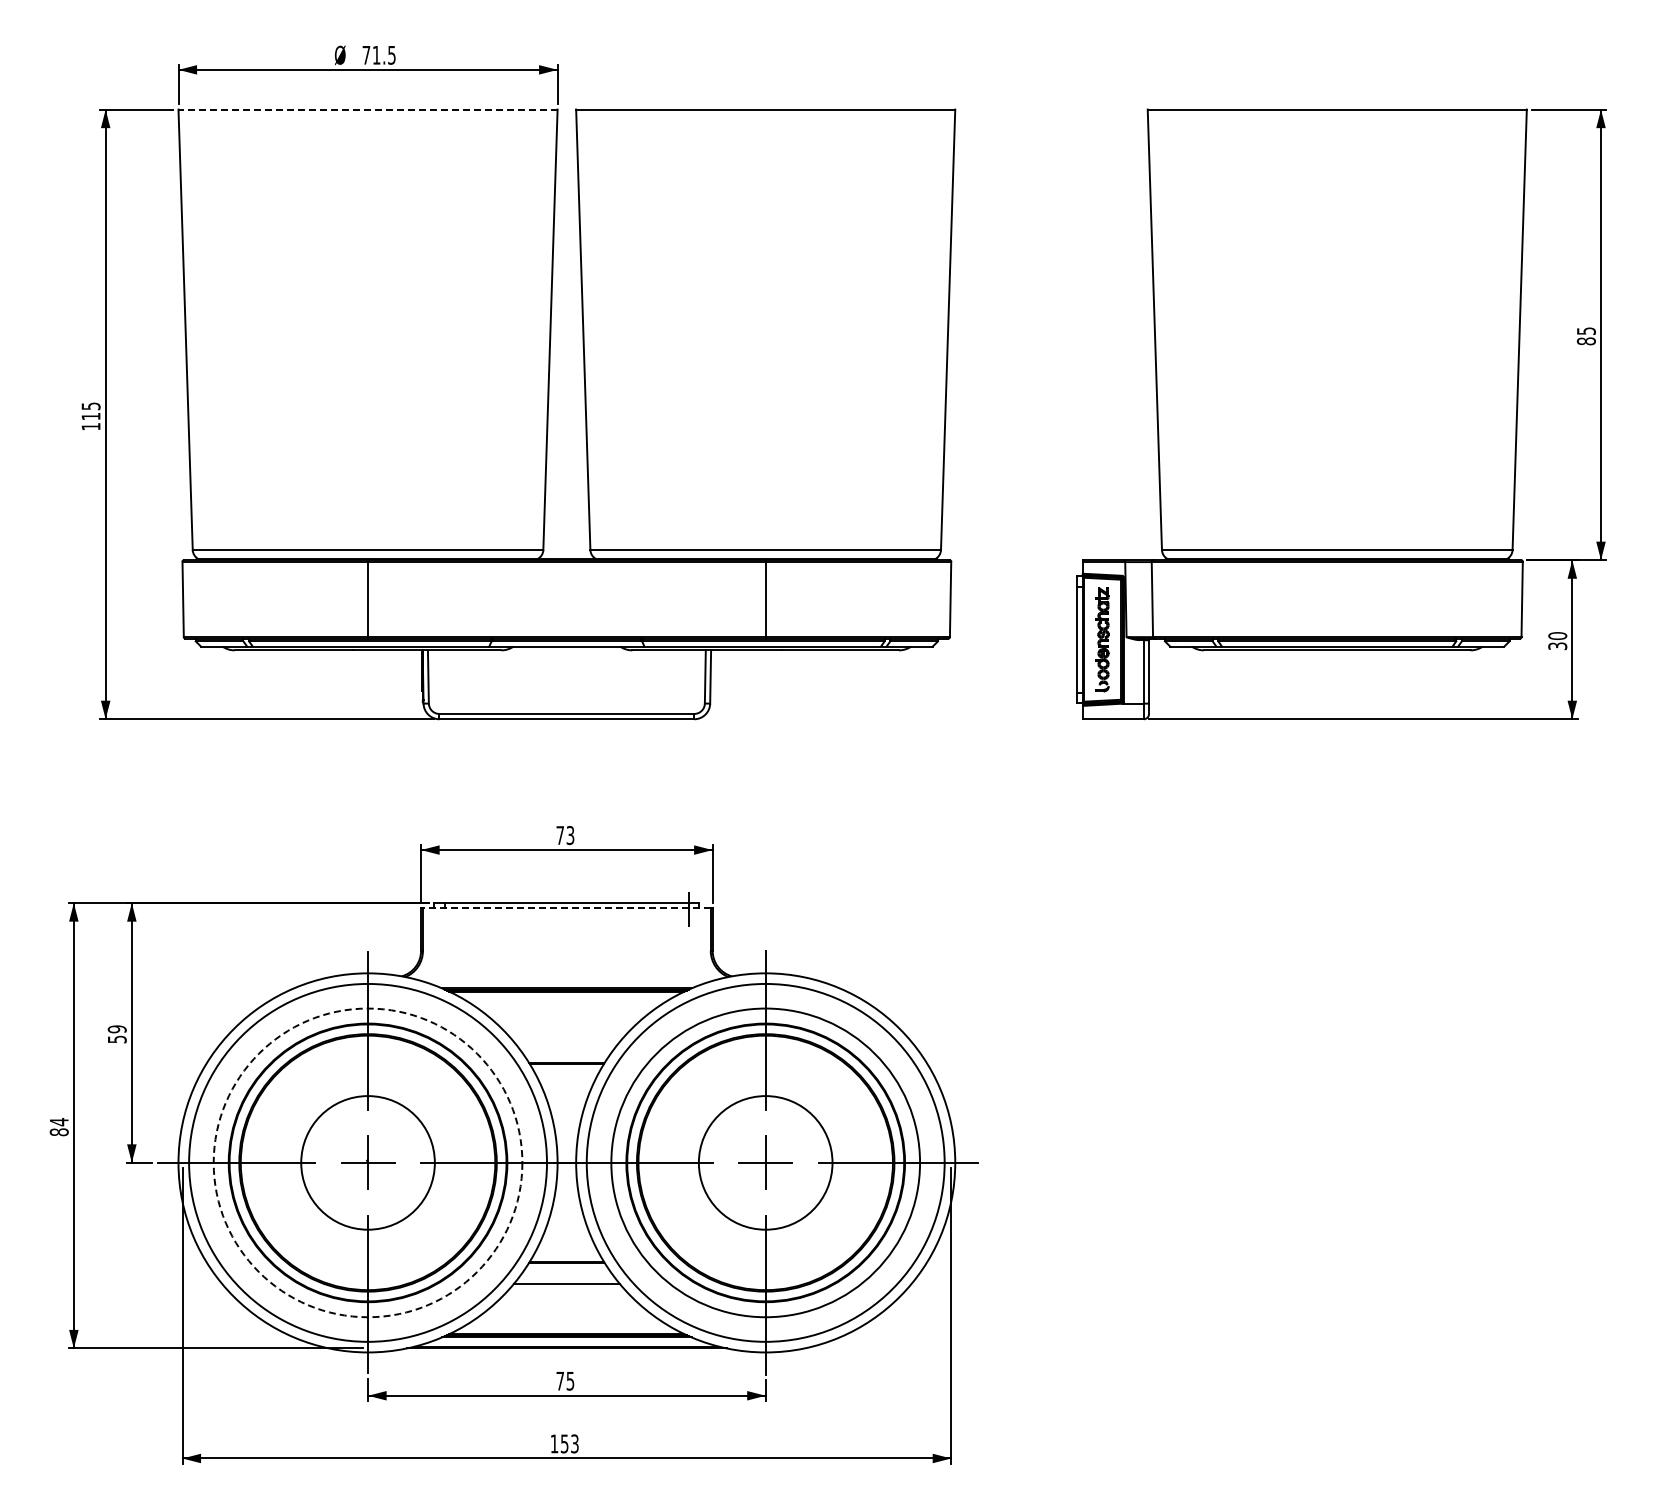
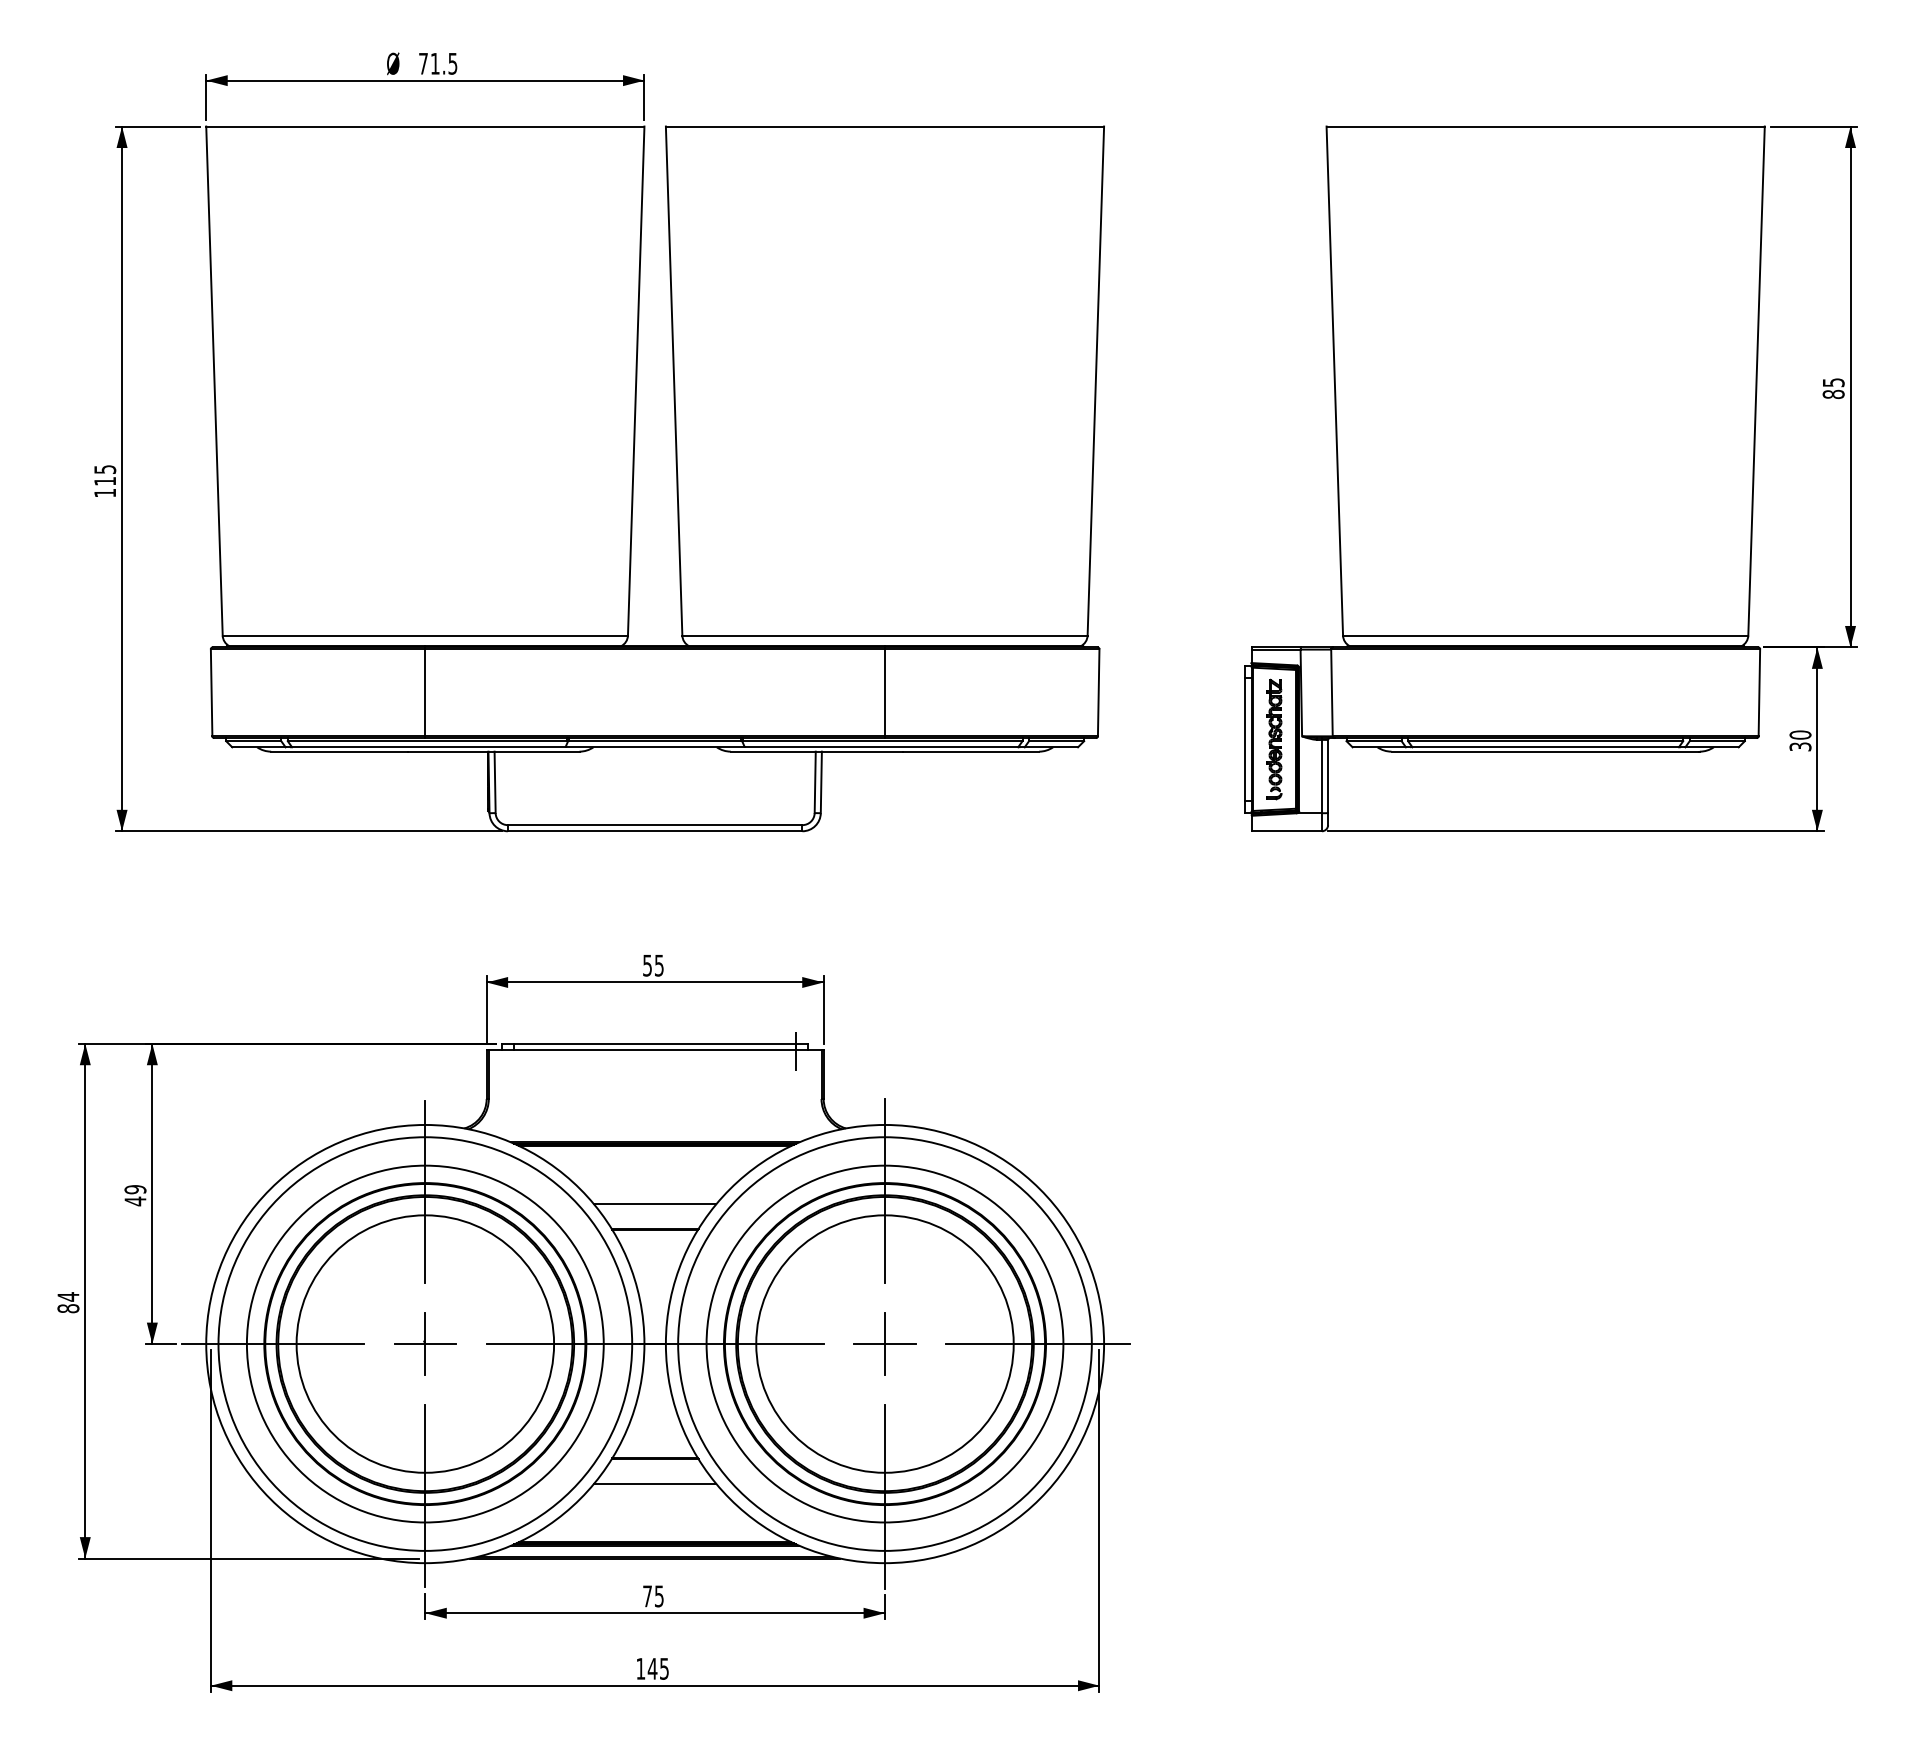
line: (368, 109) -> (425, 126), dashed -> solid
text: (565, 835) -> (653, 965), 73 -> 55
line: (566, 908) -> (654, 1050), dashed -> solid
text: (117, 1039) -> (135, 1201), 59 -> 49
line: (566, 1042) -> (654, 1204), added
circle: (367, 1162) -> (424, 1343), dashed -> solid
circle: (367, 1162) -> (424, 1343), size x1.67
circle: (765, 1162) -> (884, 1343), size x1.67
text: (569, 1443) -> (658, 1668), 153 -> 145

